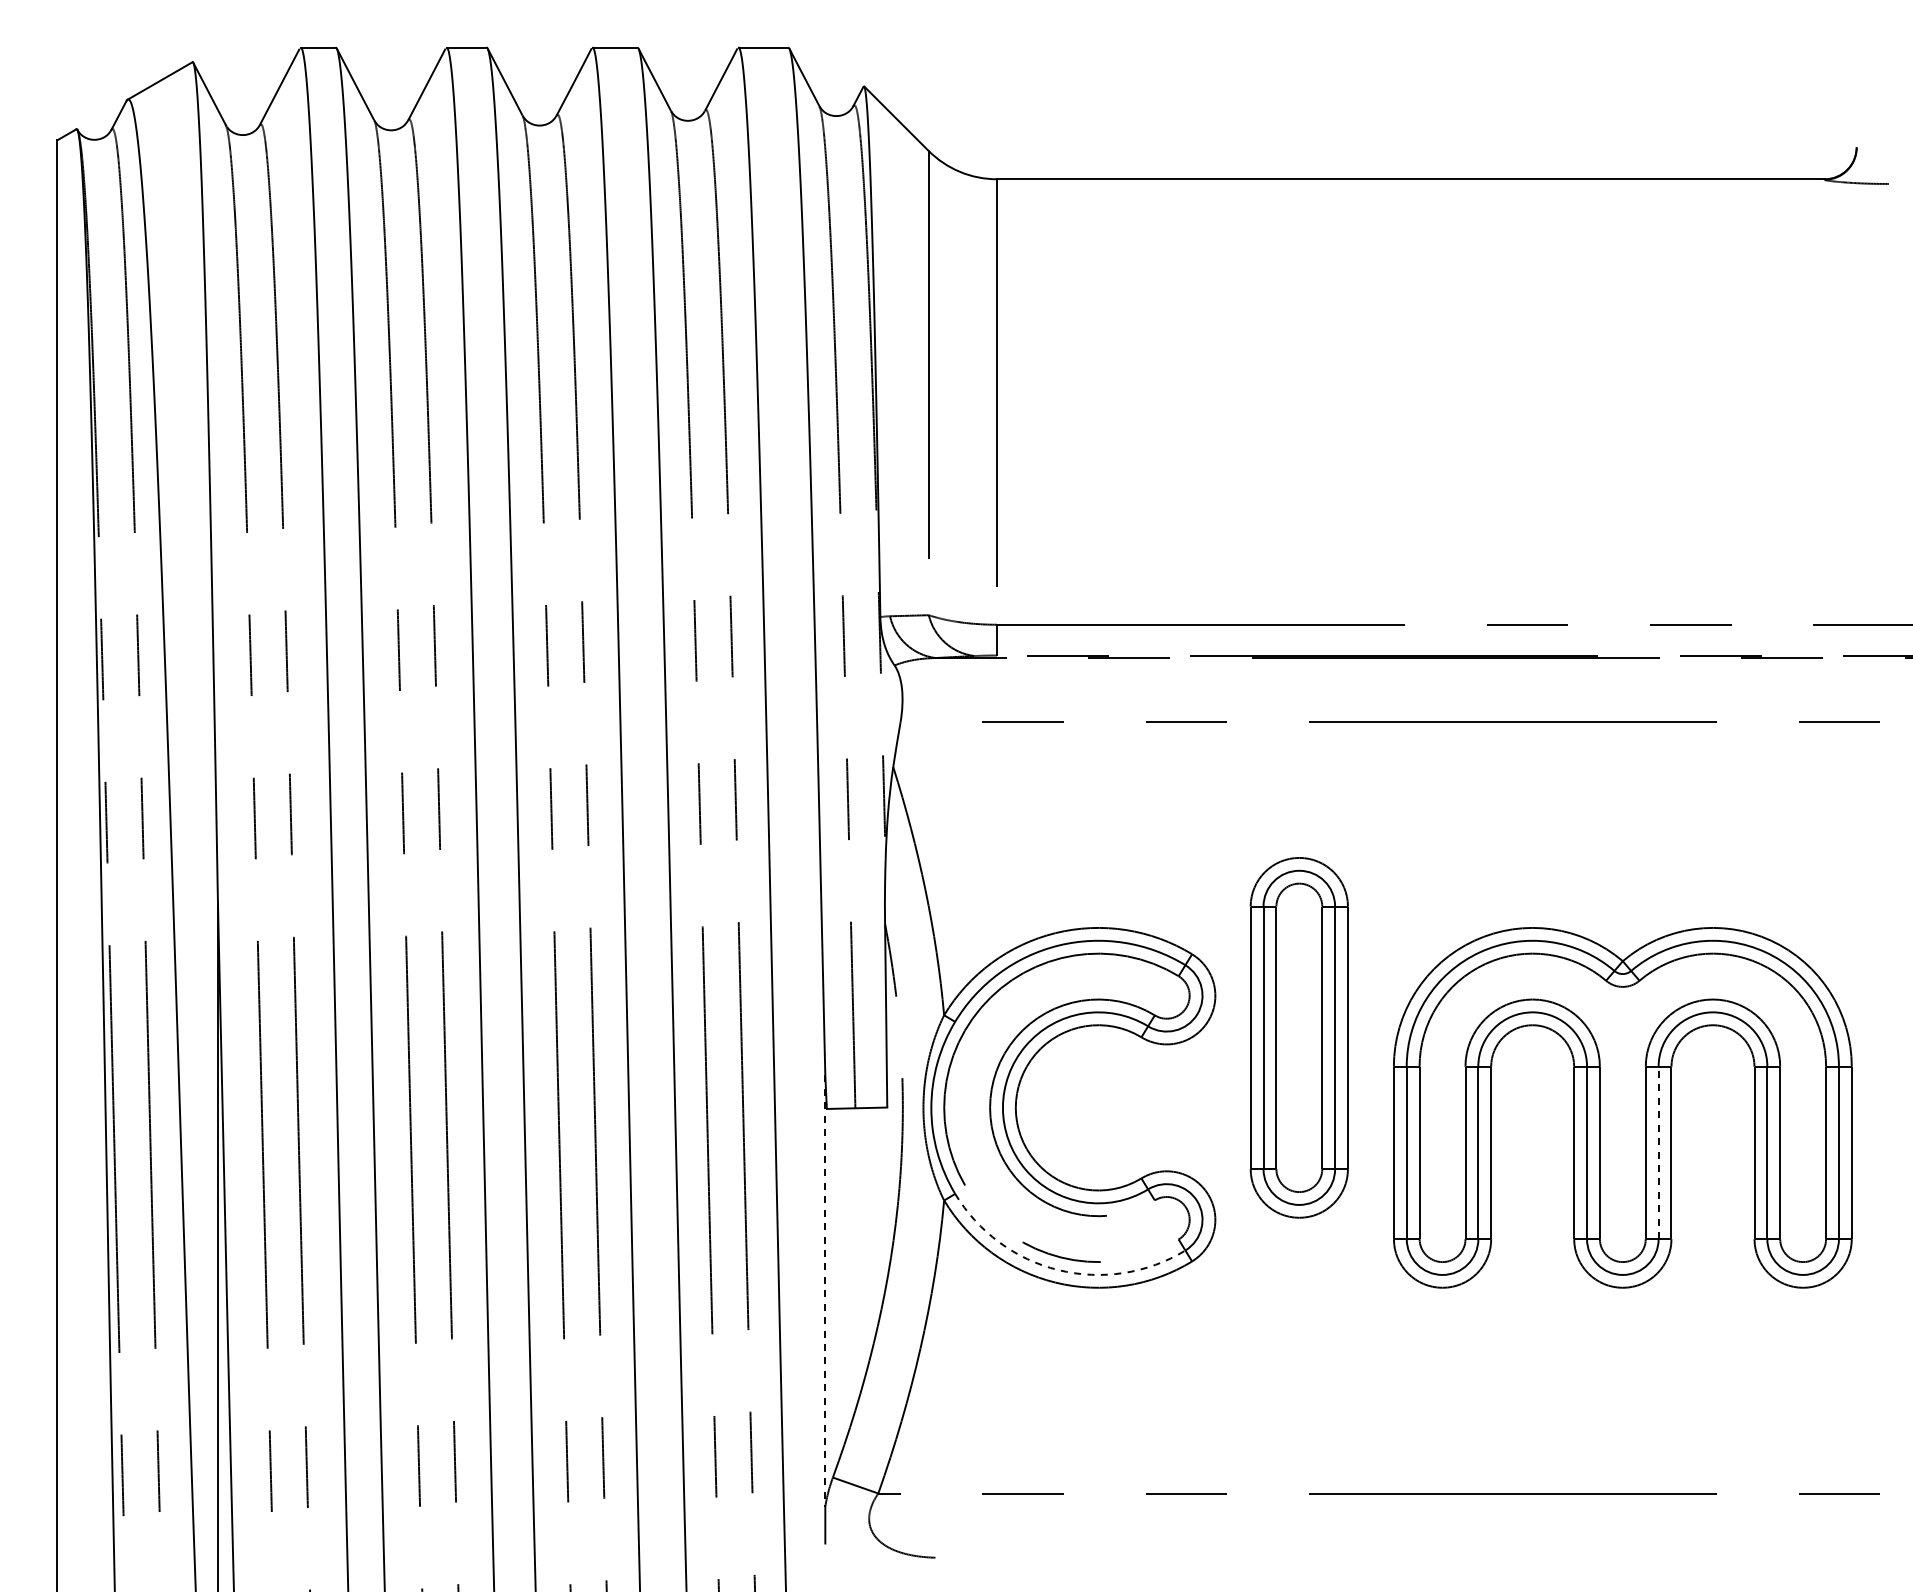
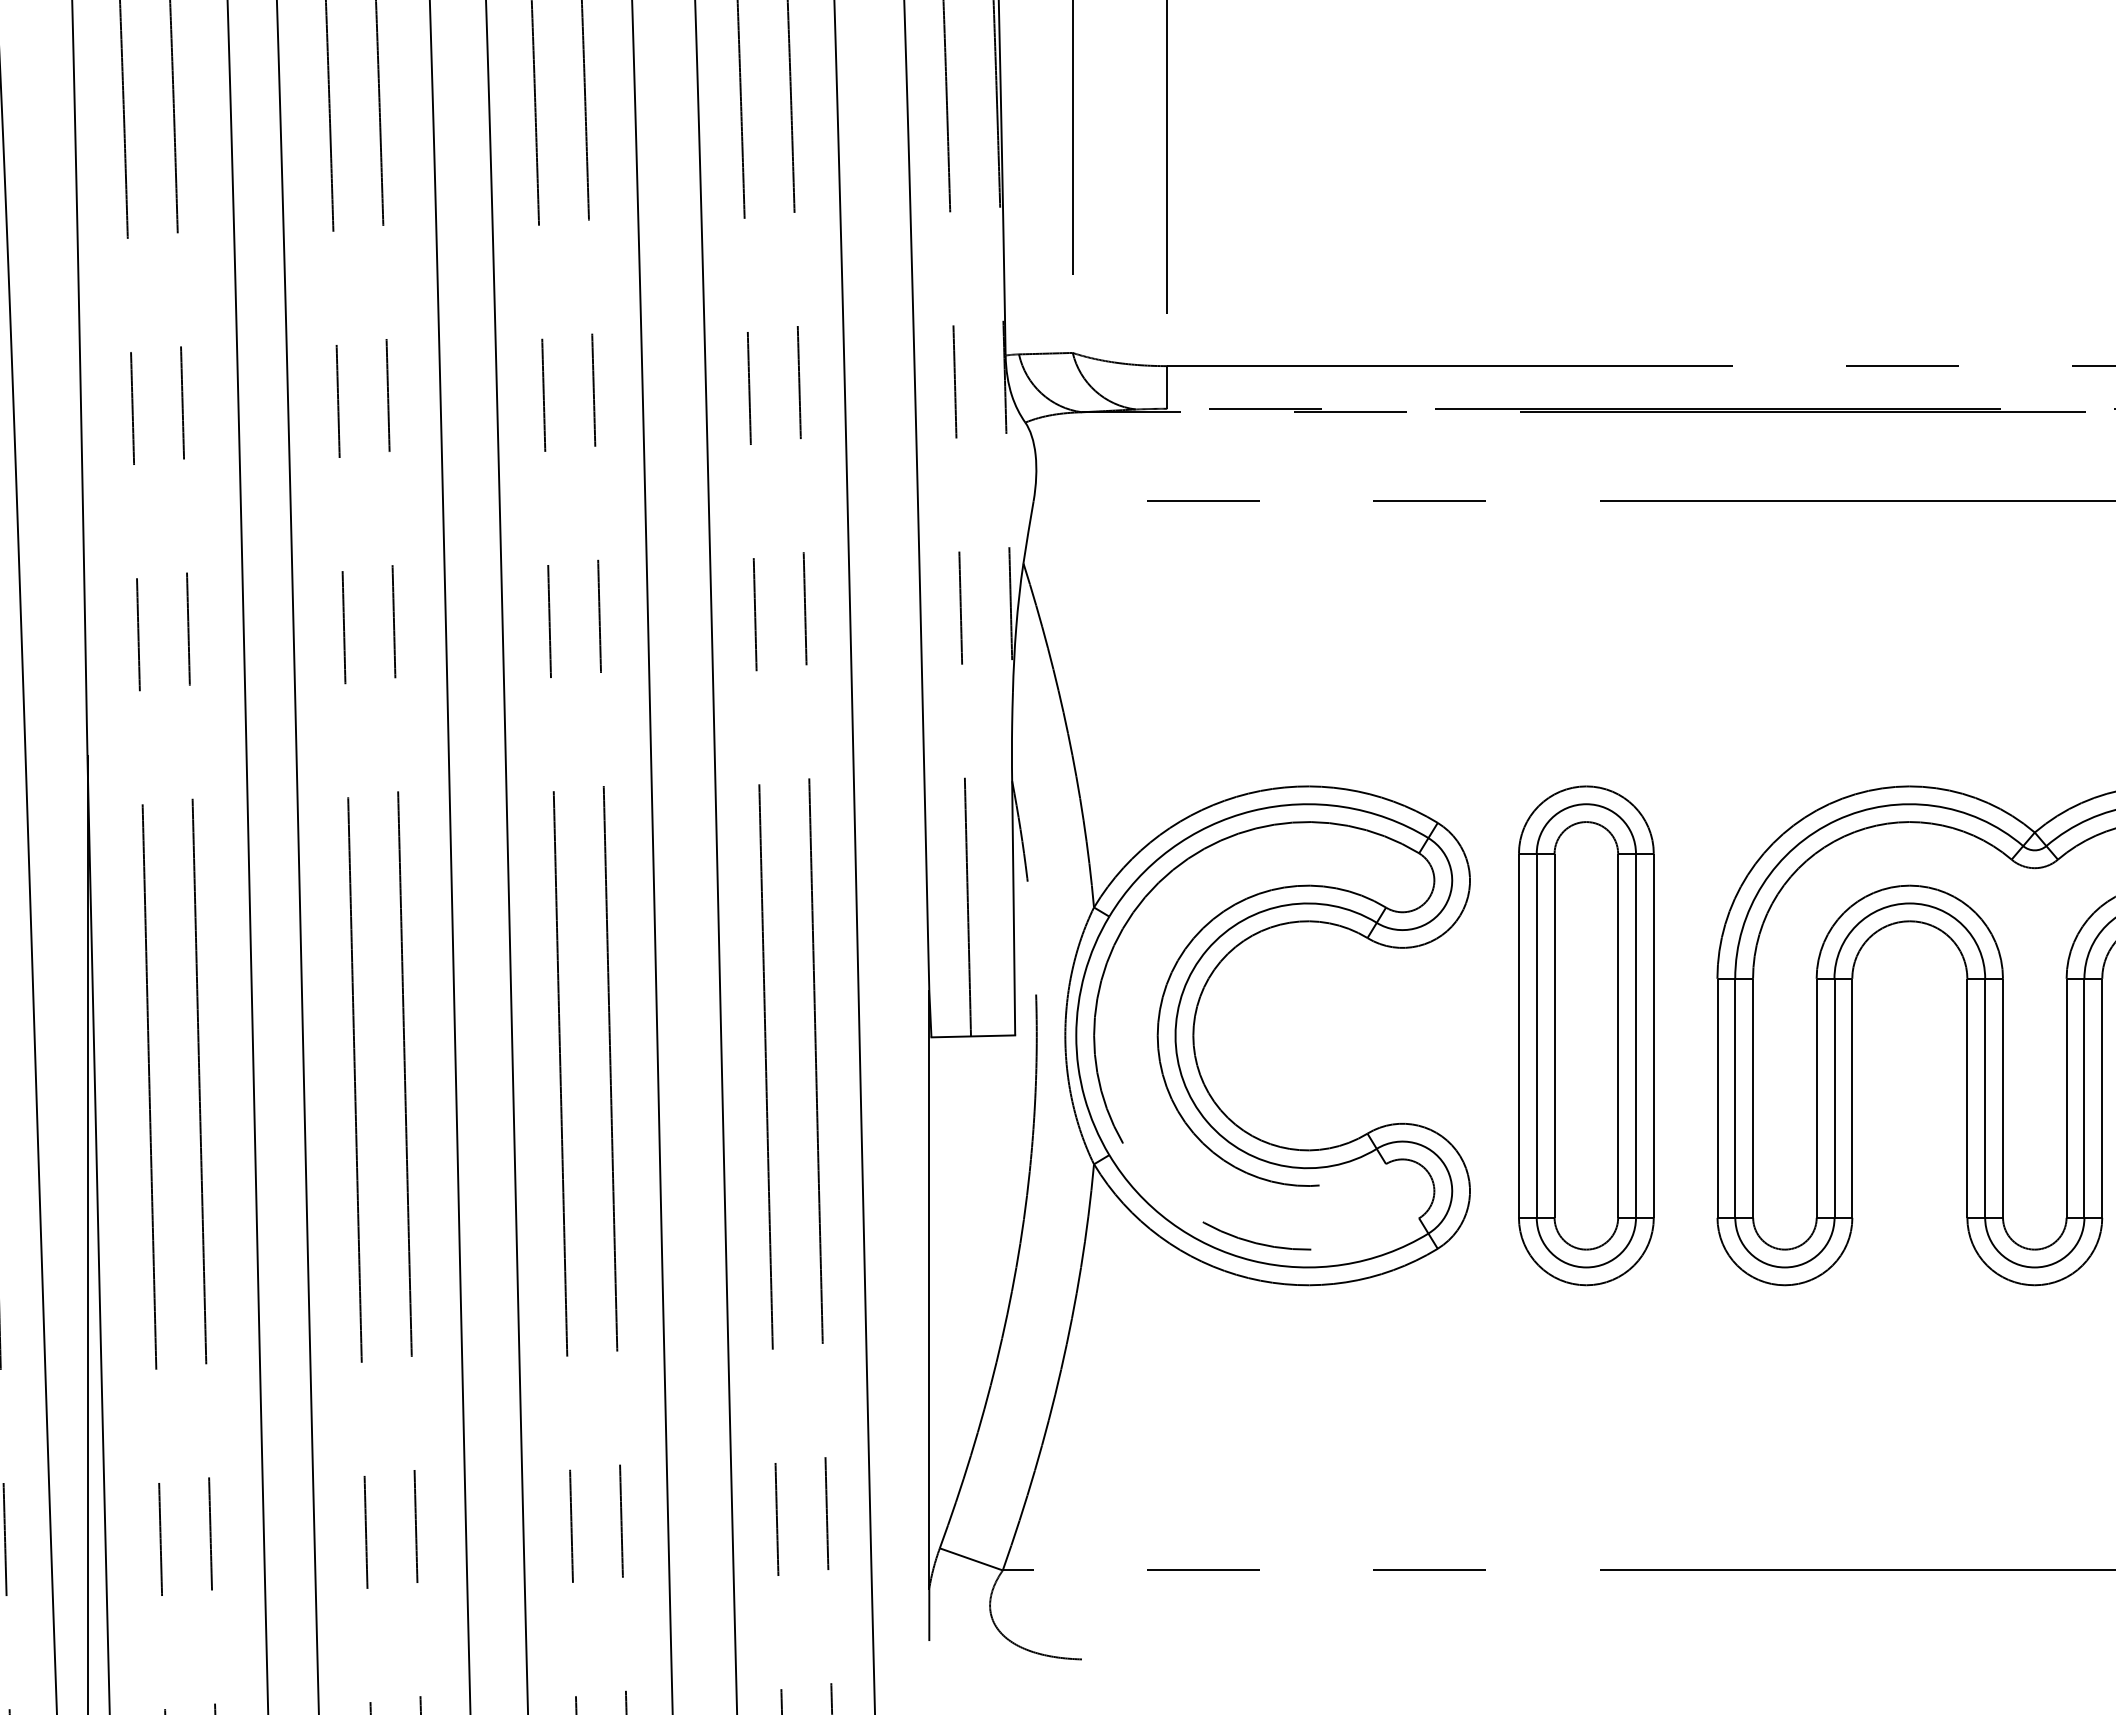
part: (1298, 1037) -> (1585, 1035), moved
line: (1658, 1152) -> (2084, 1097), dashed -> solid
arc: (1058, 1270) -> (1252, 1261), dashed -> solid
line: (825, 1291) -> (929, 1290), dashed -> solid

